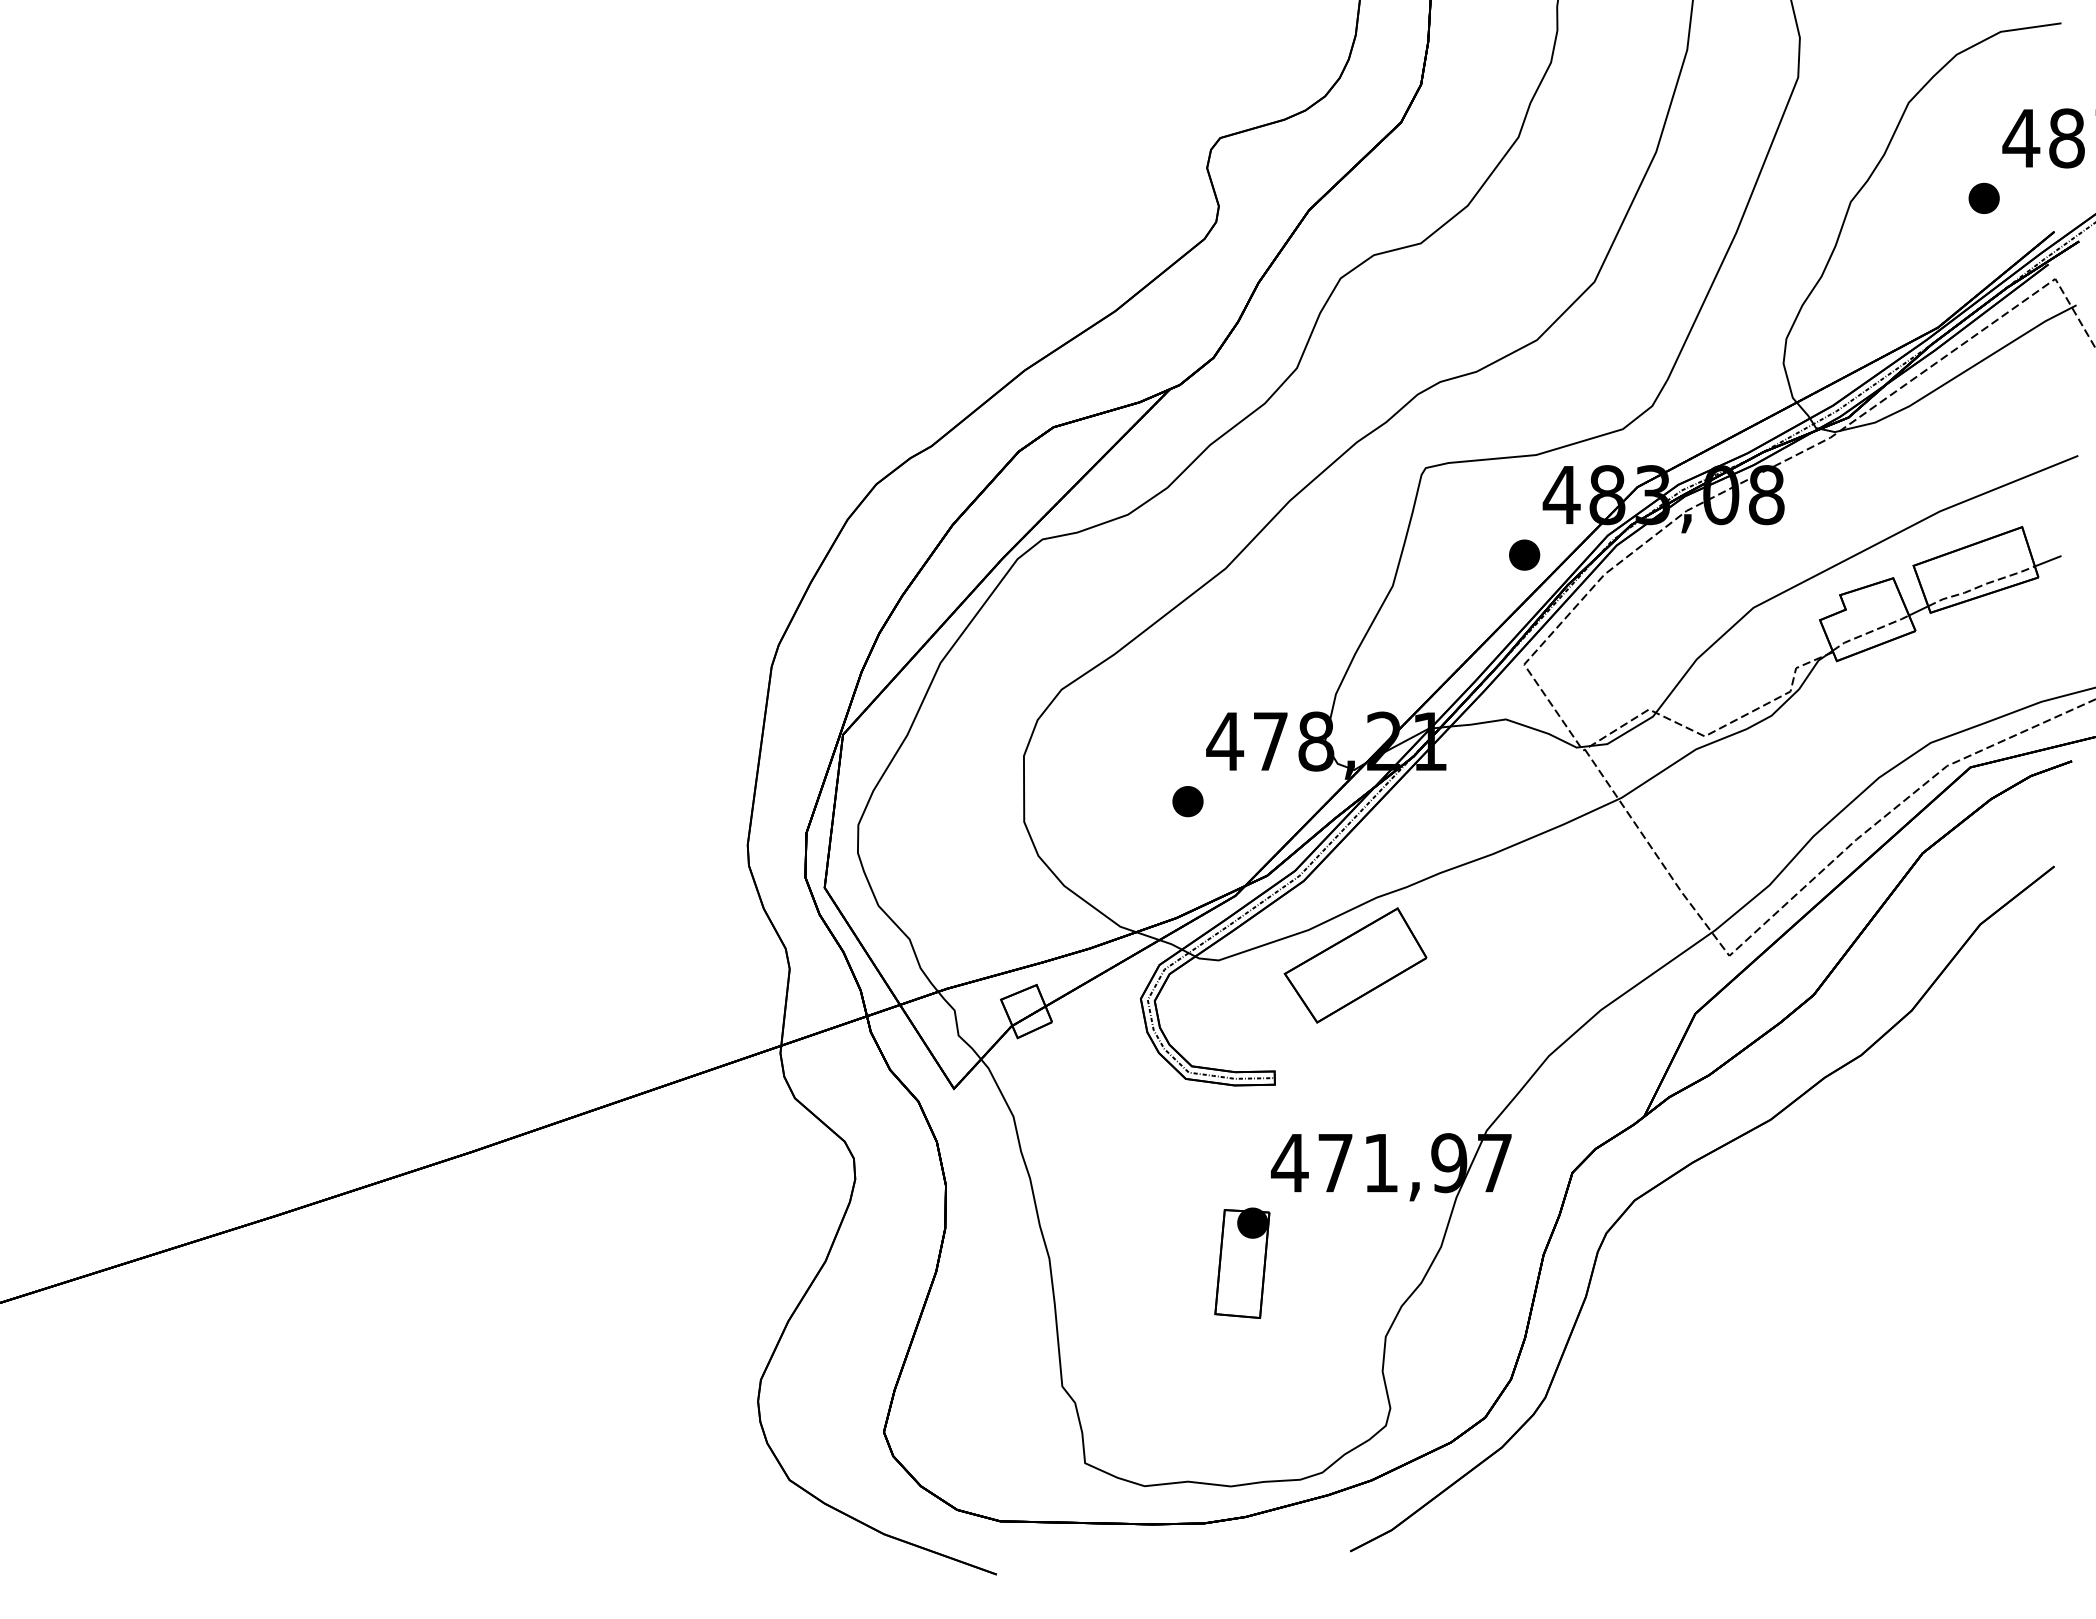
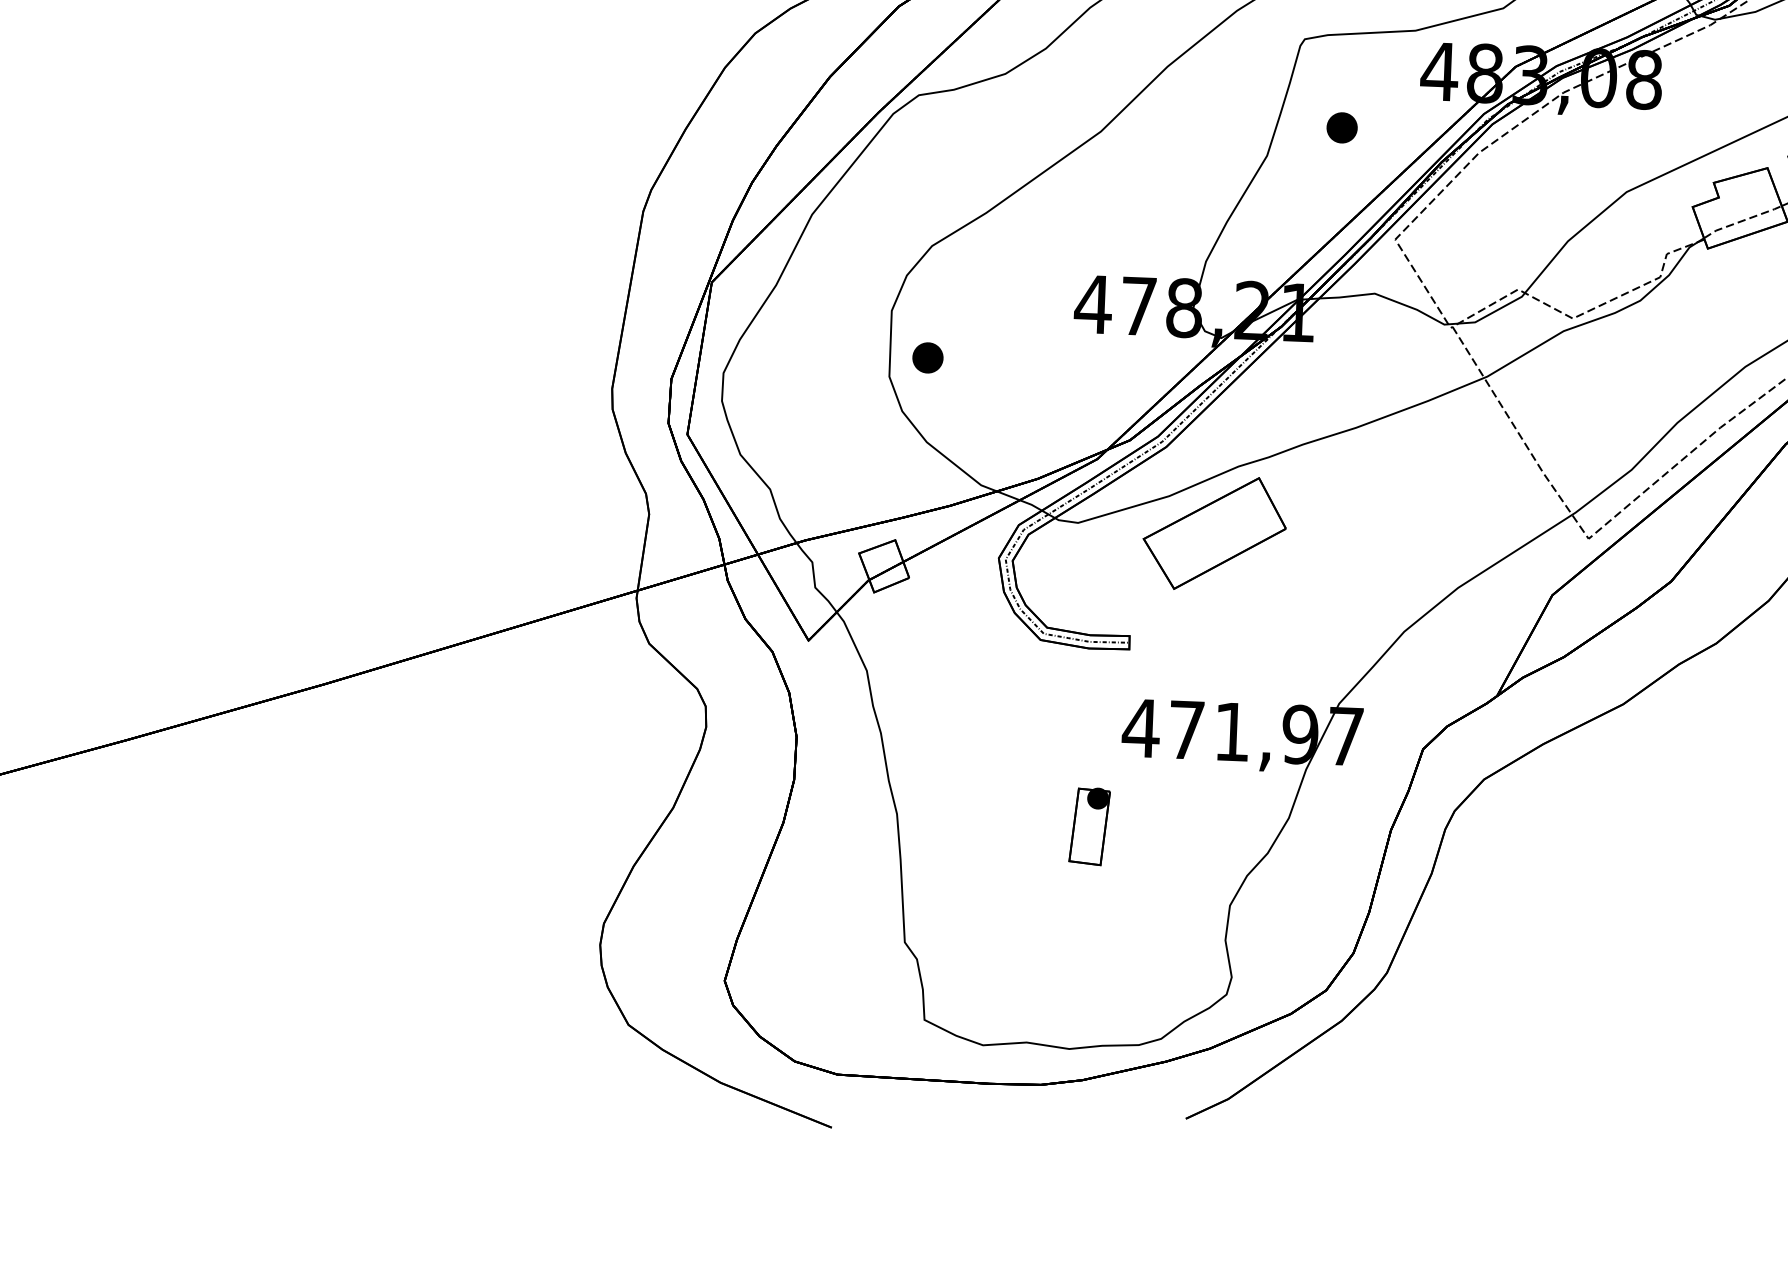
part: (1524, 554) -> (1342, 127), moved
part: (1187, 801) -> (927, 357), moved
part: (1242, 1262) -> (1089, 825), size x0.7

